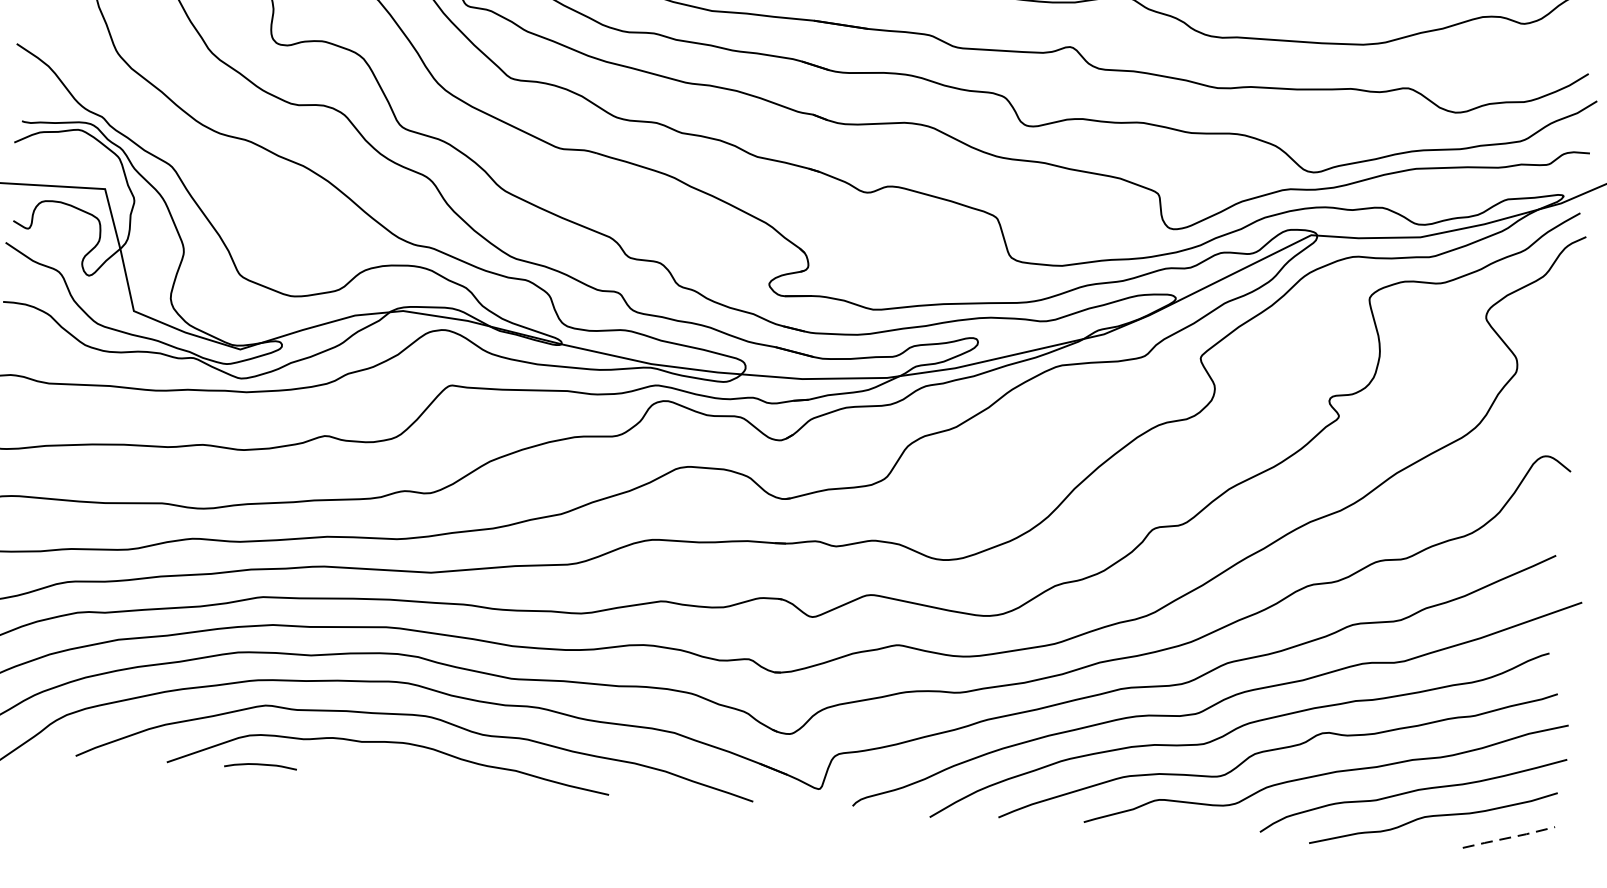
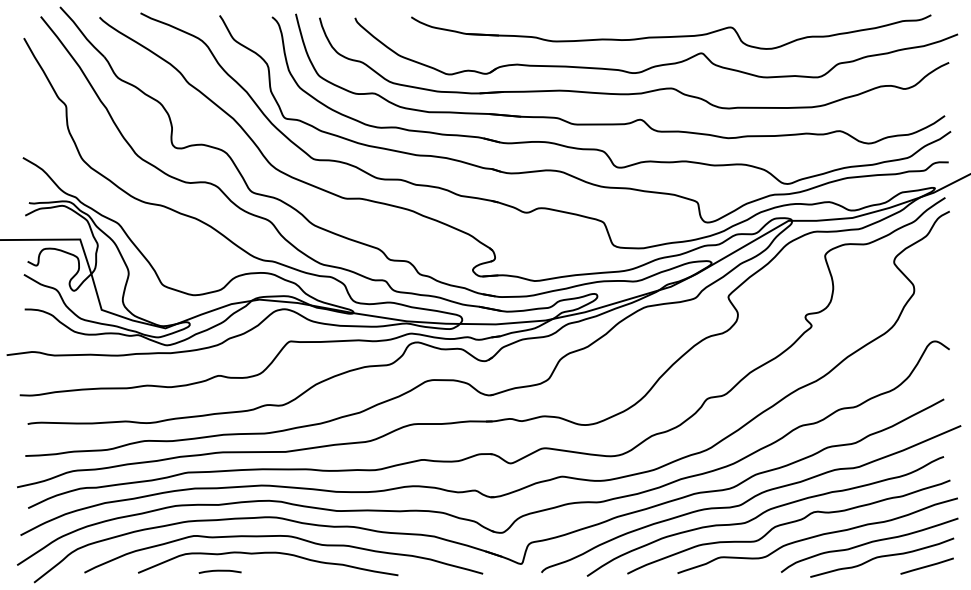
curve: (259, 765) -> (219, 571), moved
line: (1509, 838) -> (927, 566), dashed -> solid

